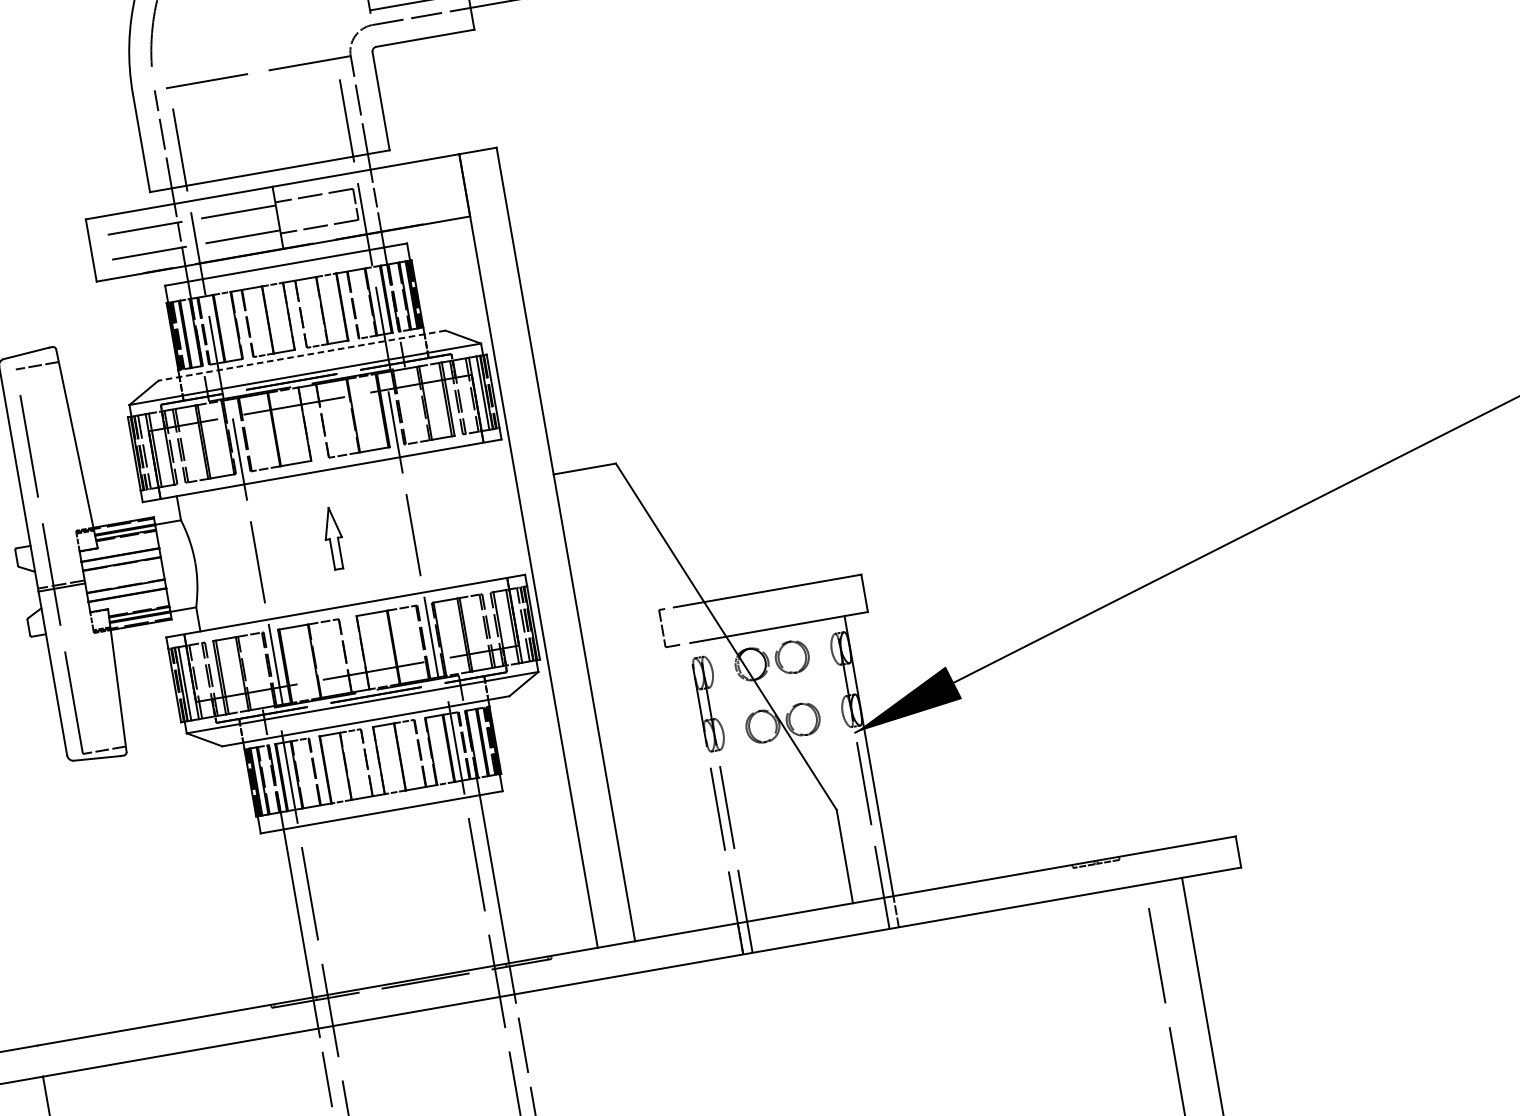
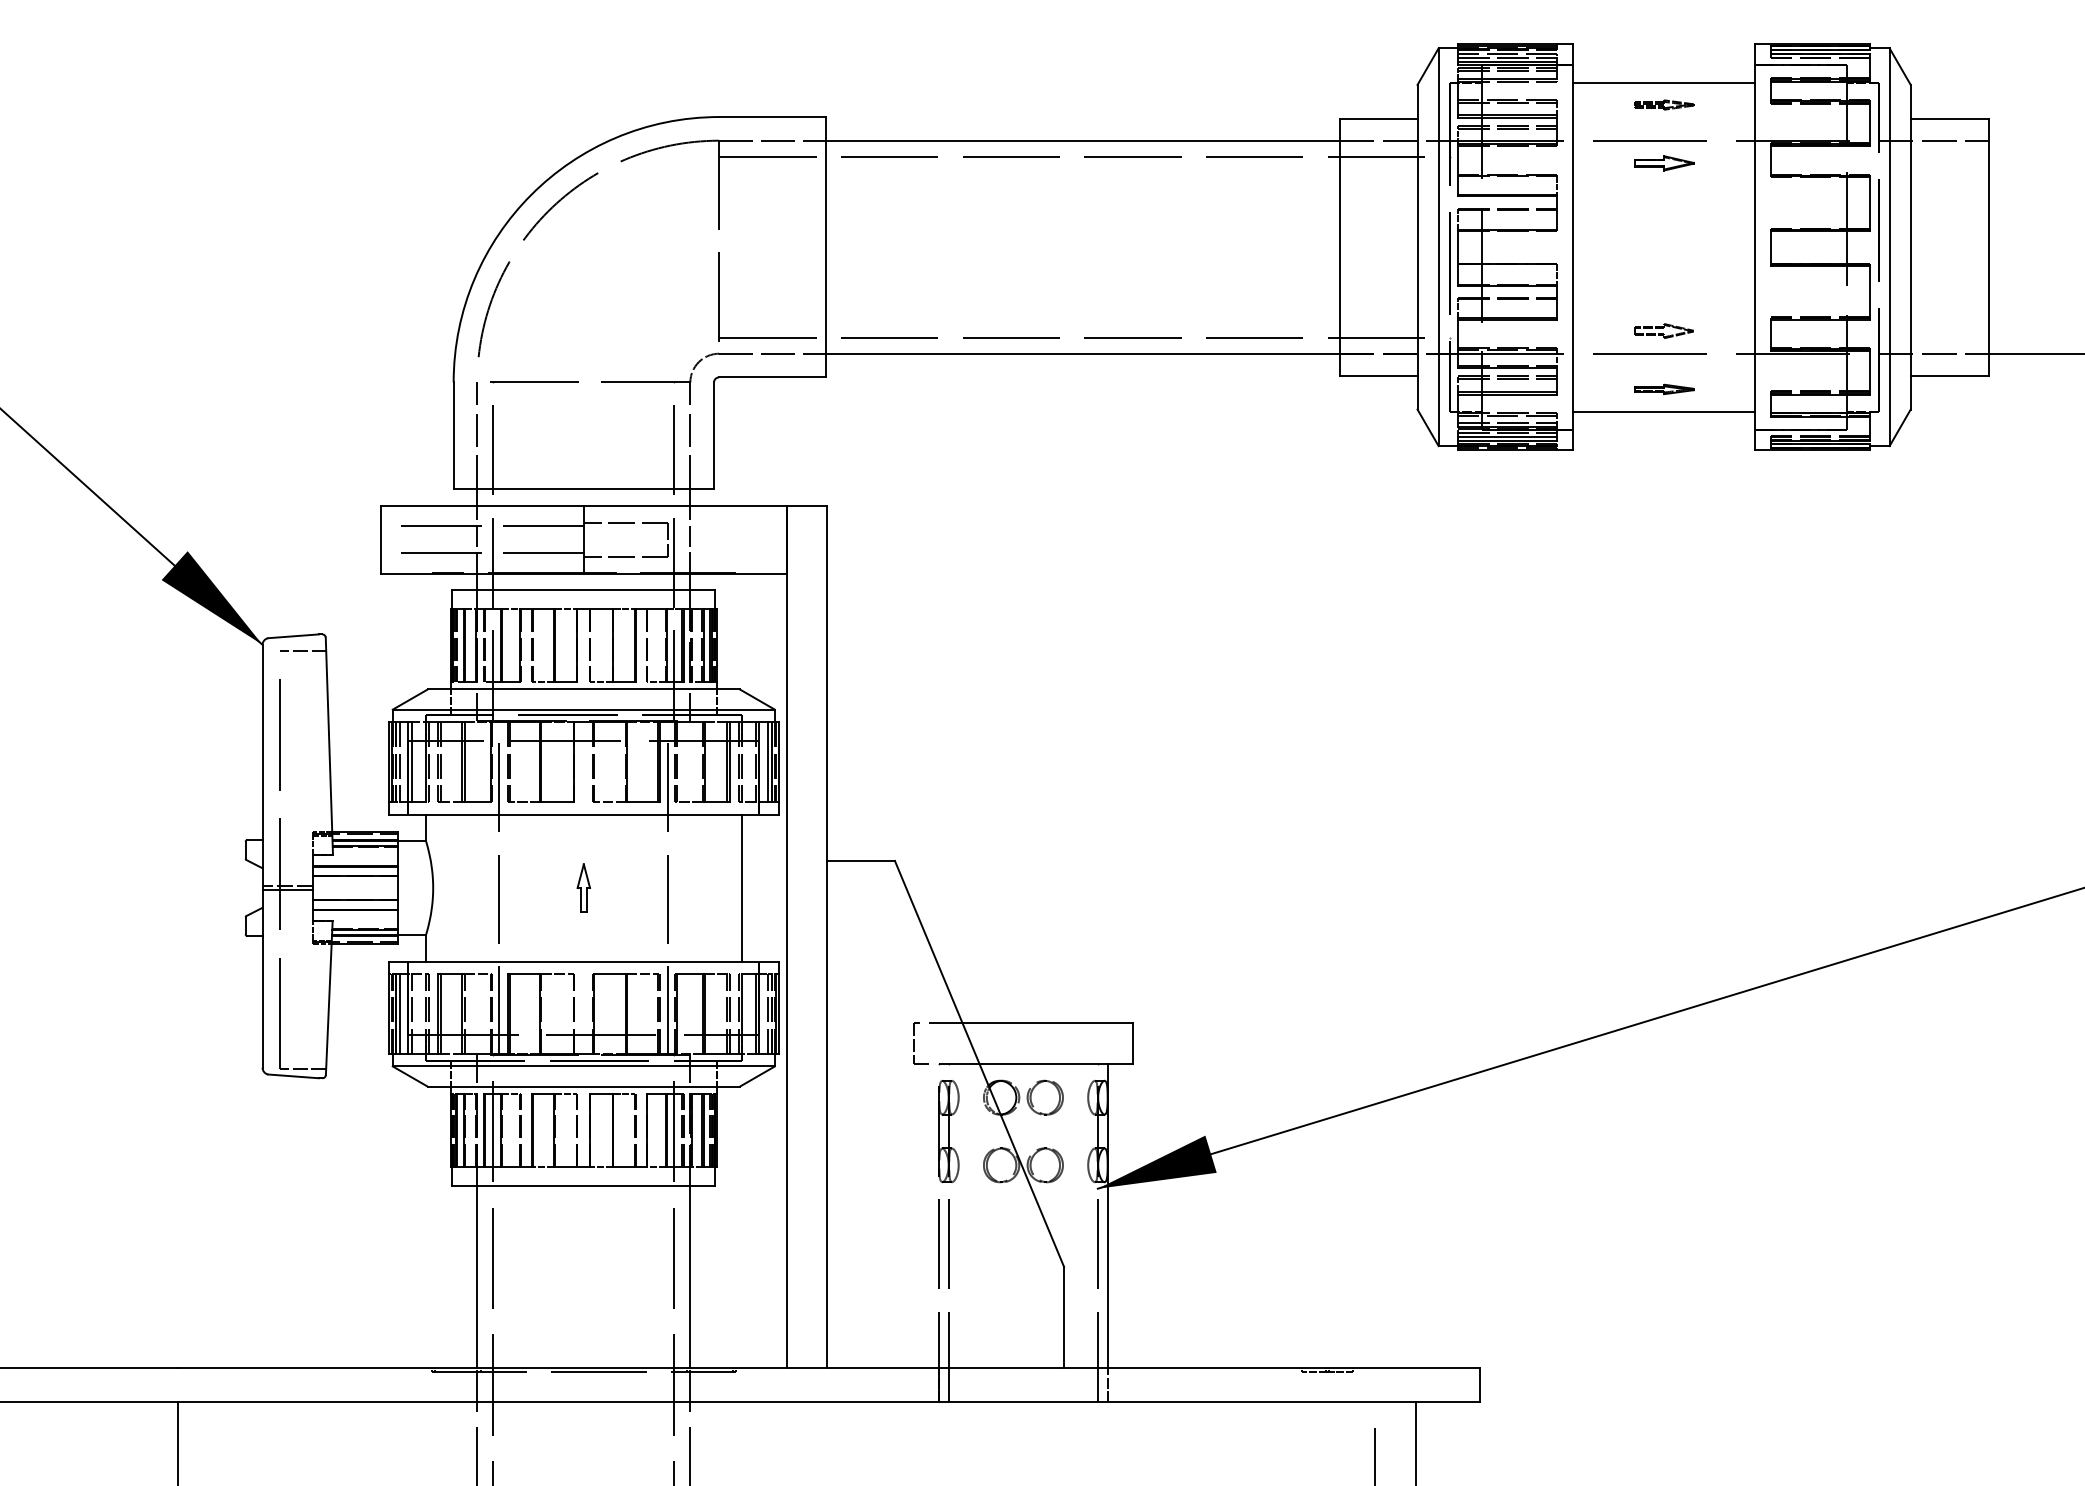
line: (301, 355) -> (583, 689), dashed -> solid
line: (478, 512) -> (741, 887), added
part: (333, 538) -> (583, 887), size x0.71

